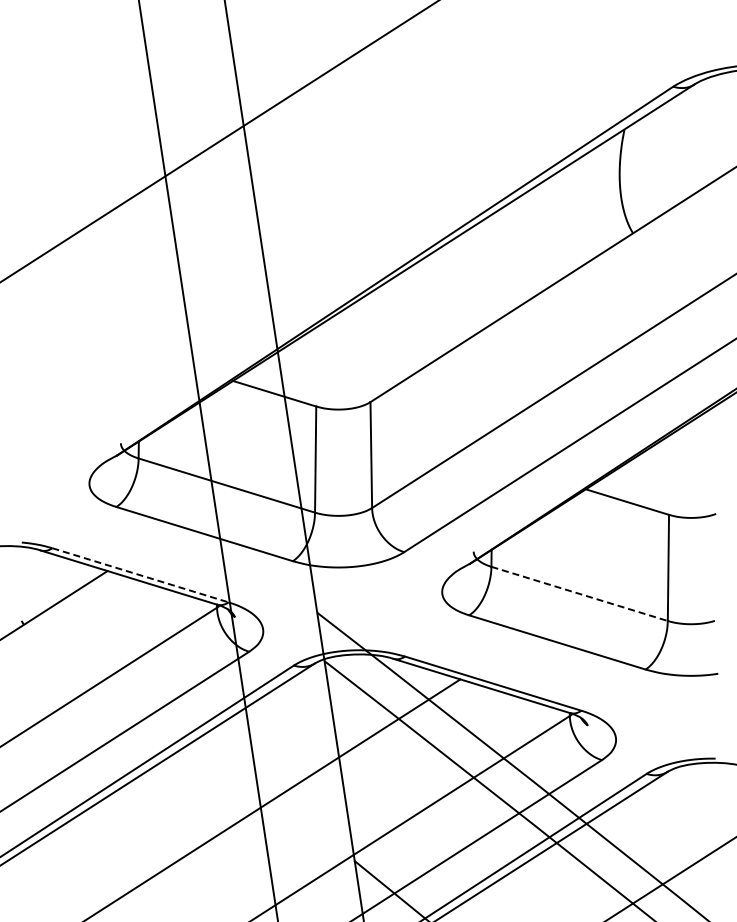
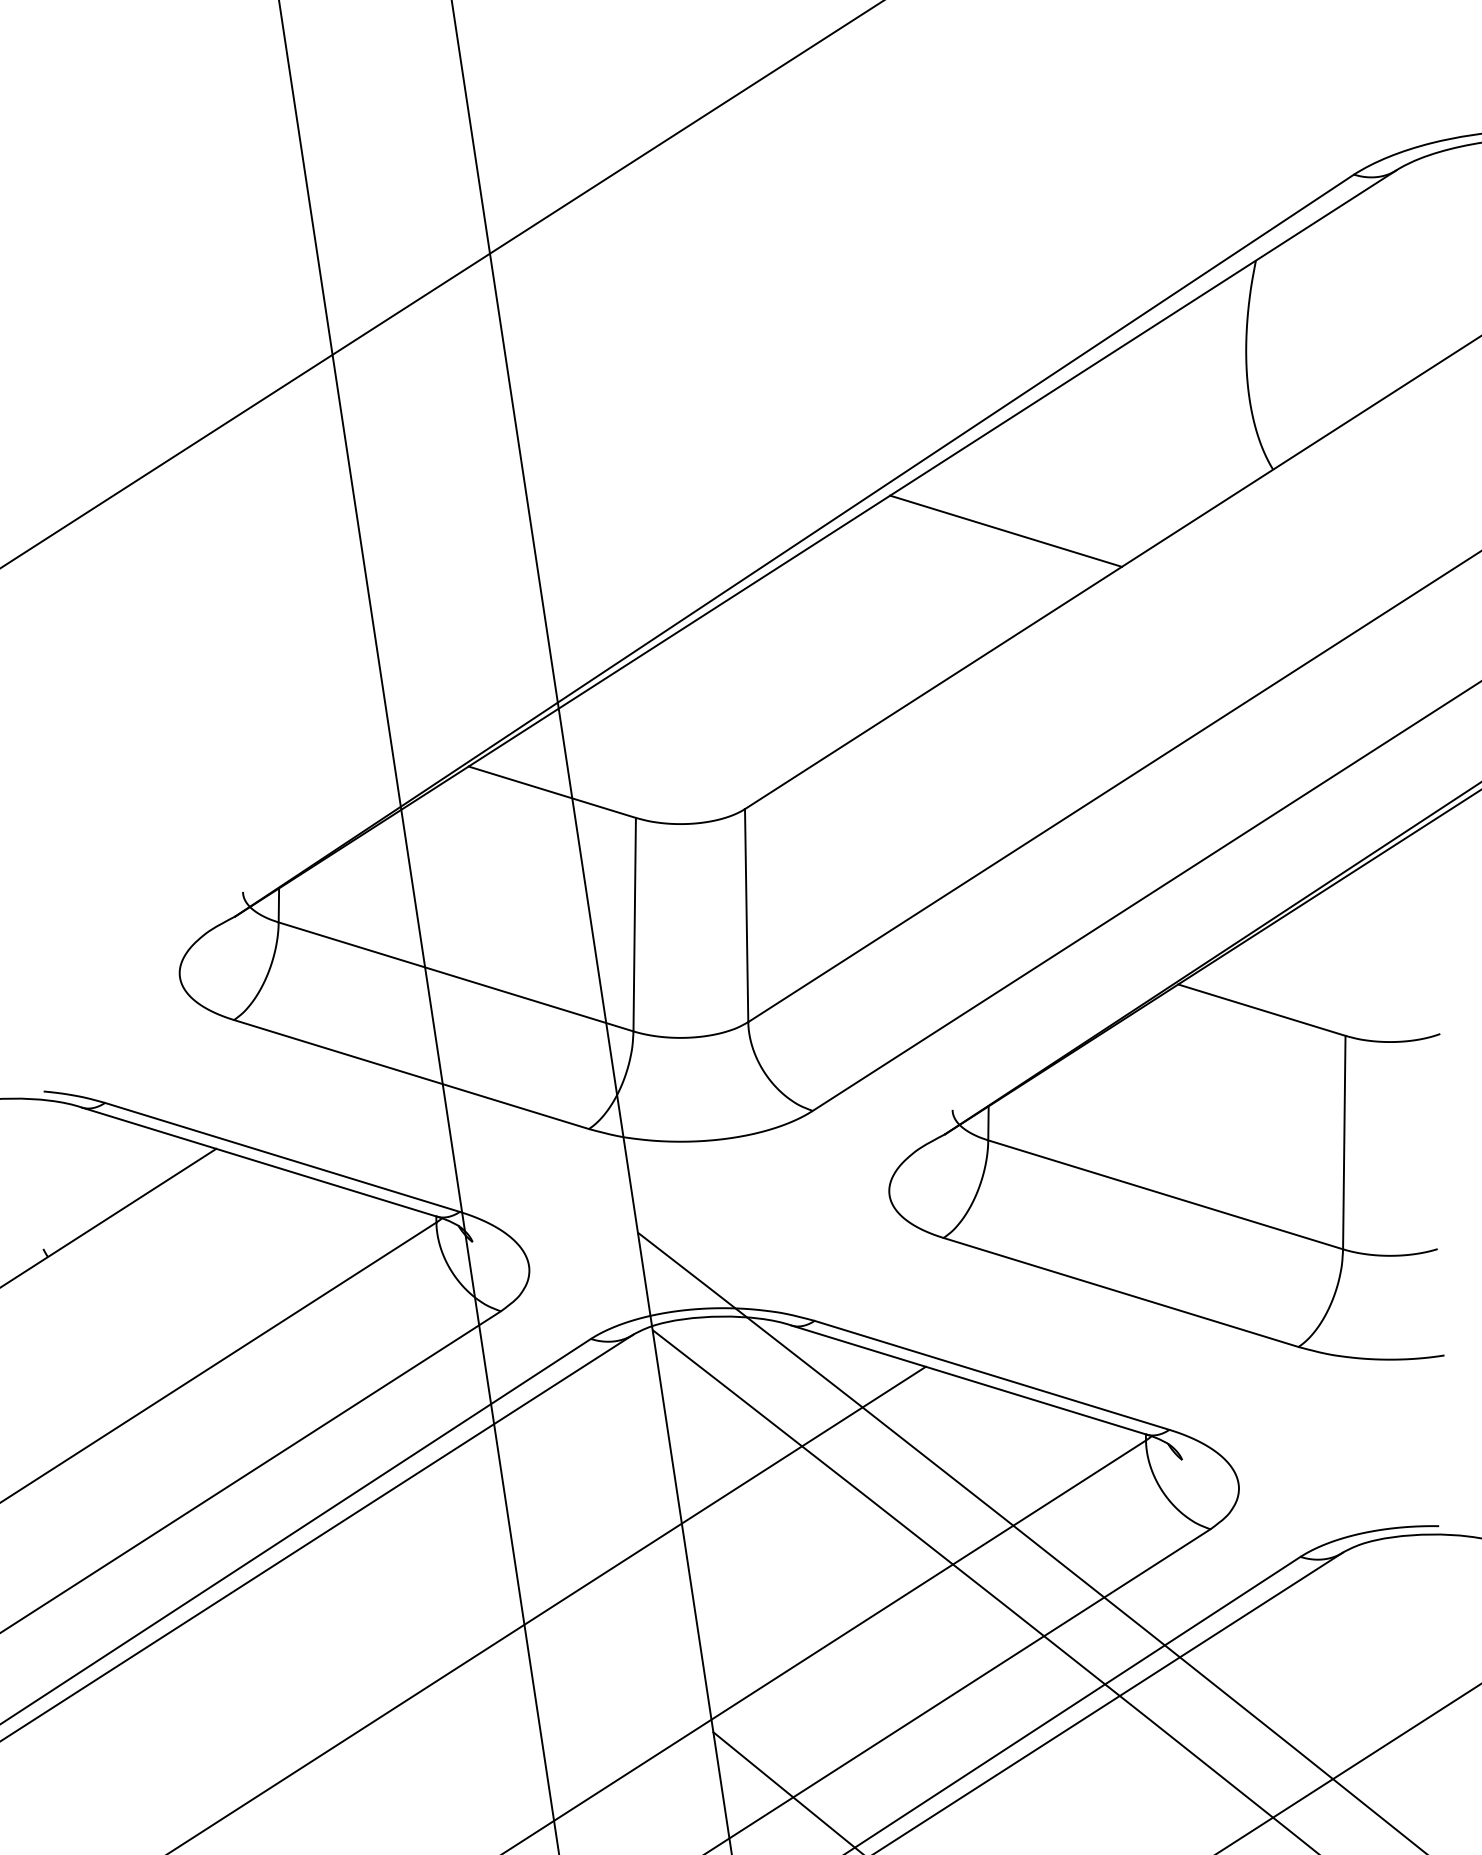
line: (499, 263) -> (1004, 530), added
line: (141, 575) -> (284, 1157), dashed -> solid
line: (580, 594) -> (1167, 1196), dashed -> solid

